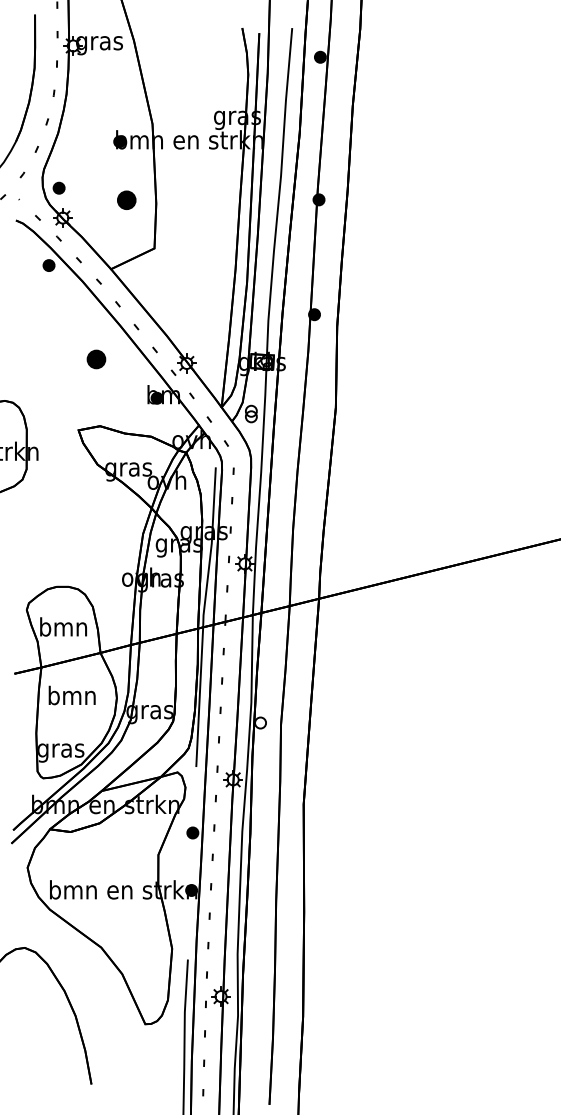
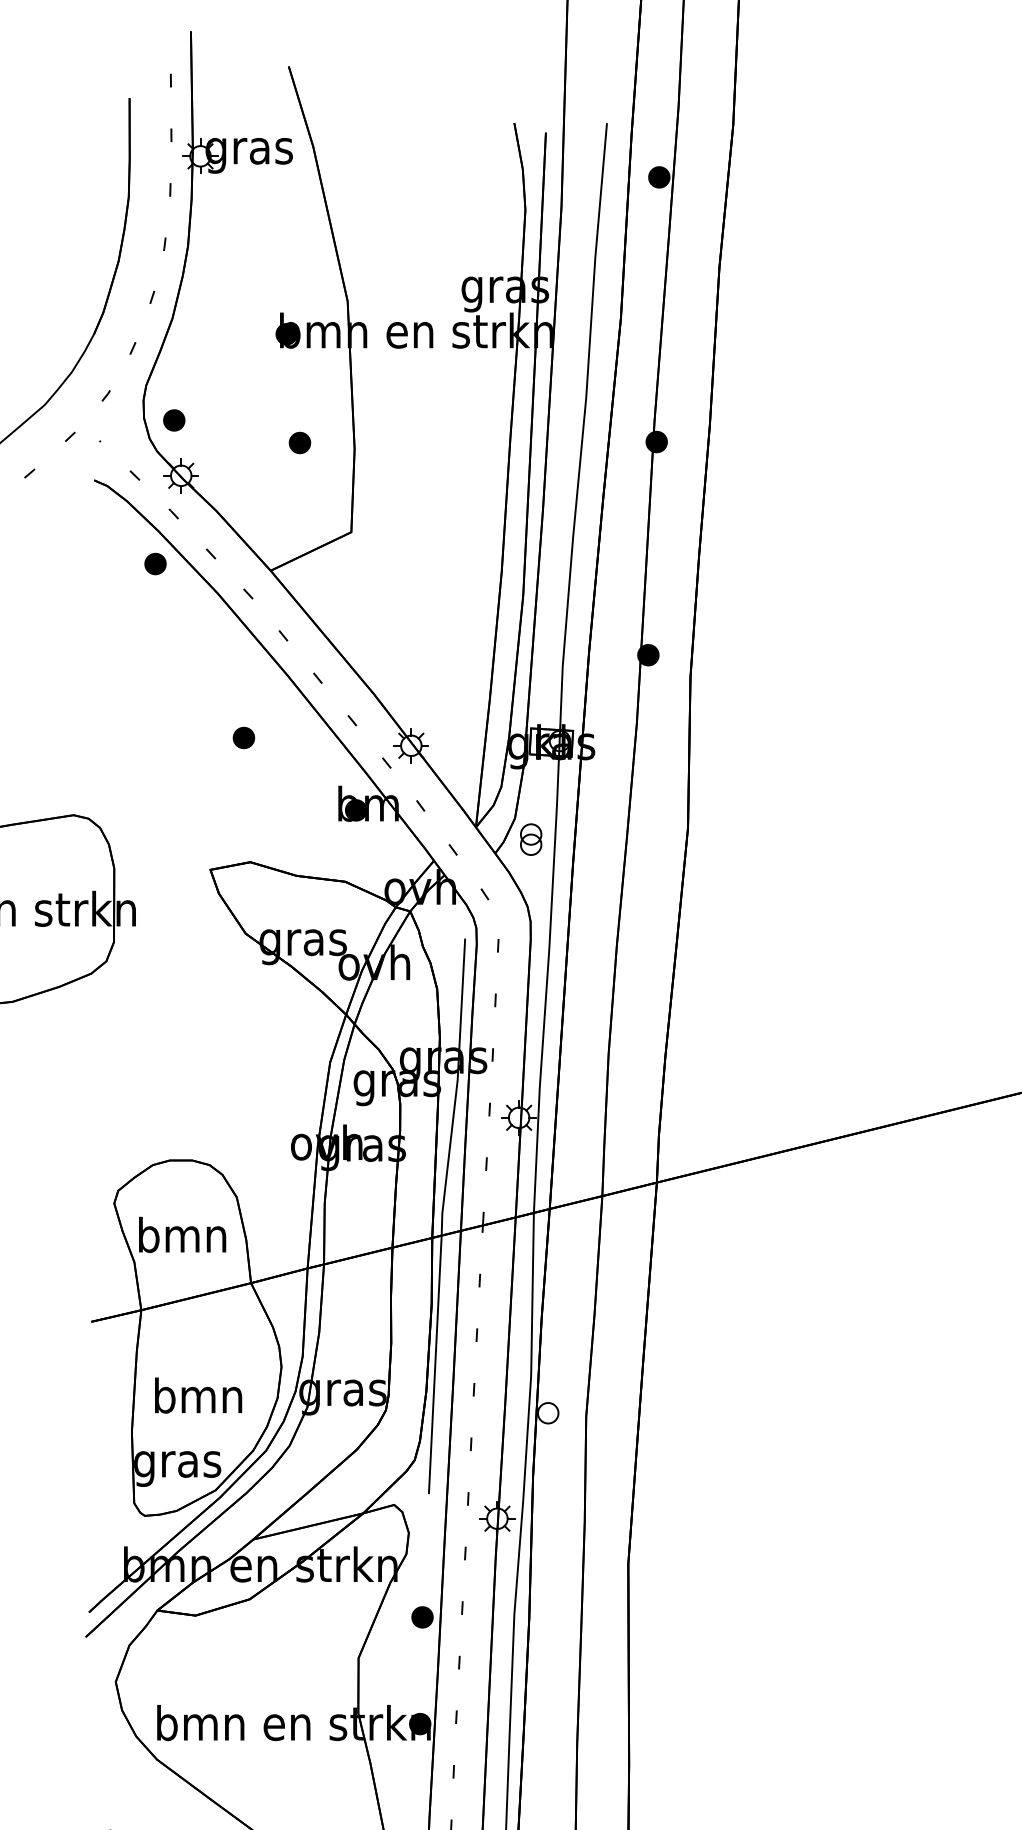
part: (126, 200) -> (299, 443), size x0.62
part: (96, 358) -> (243, 736), size x0.62
text: (71, 695) -> (197, 1395), moved

